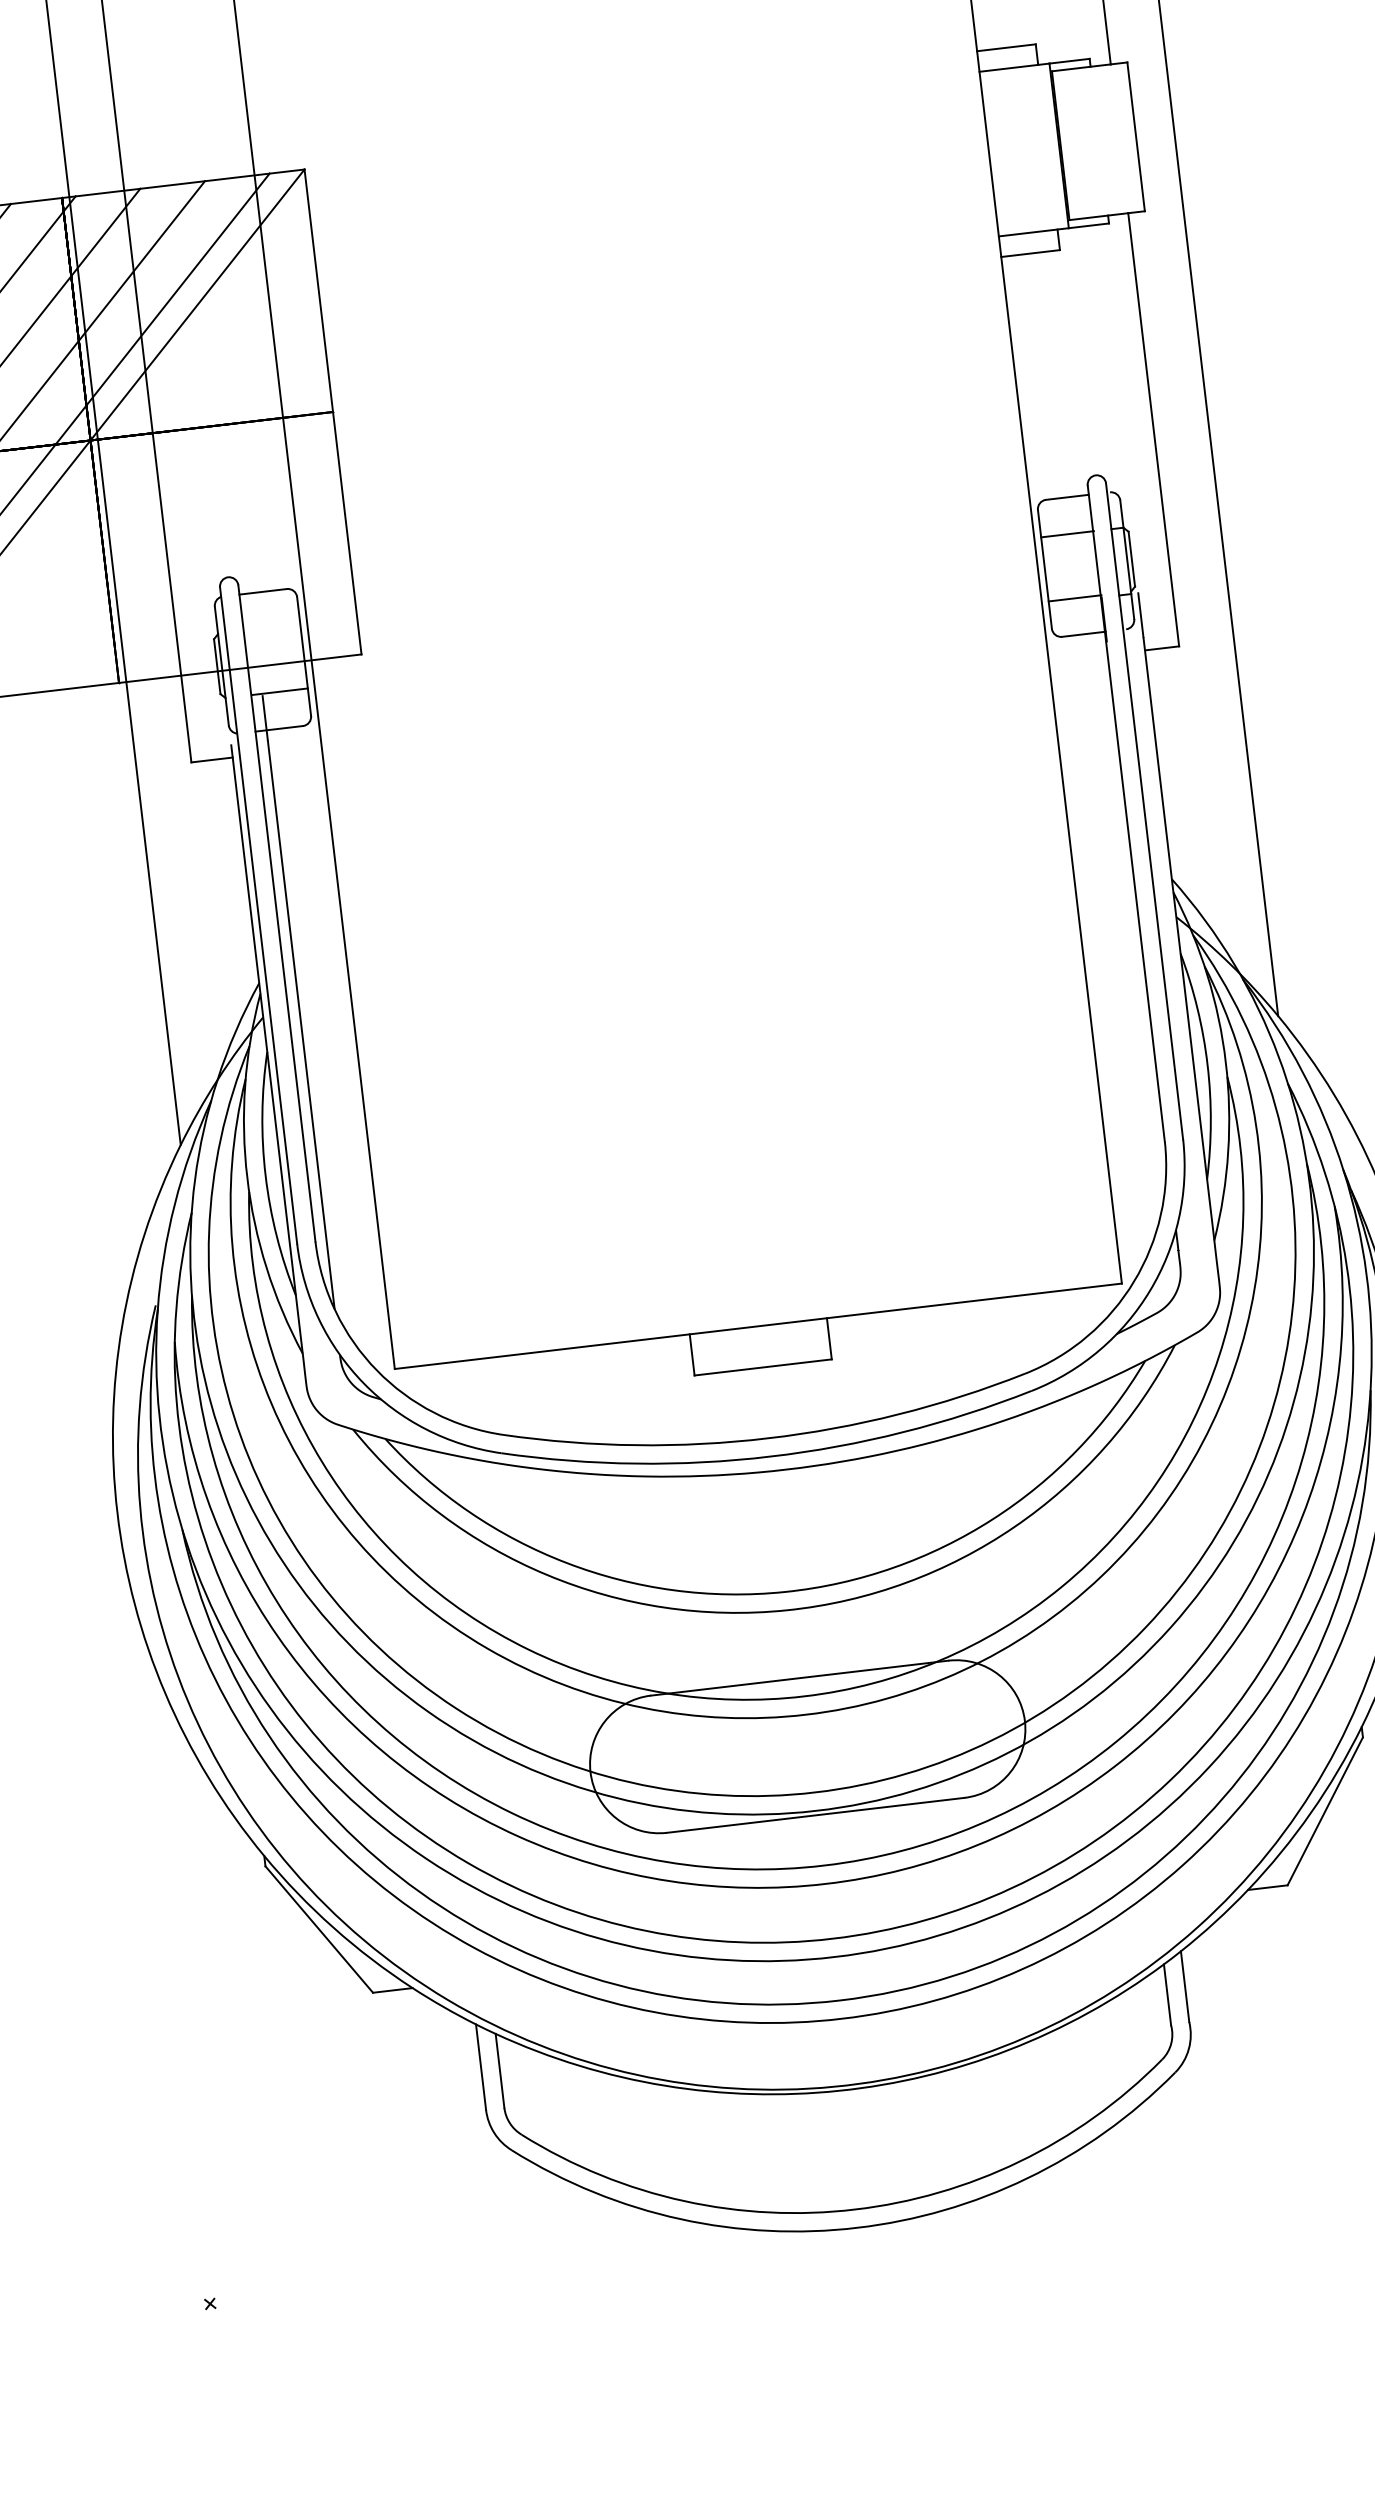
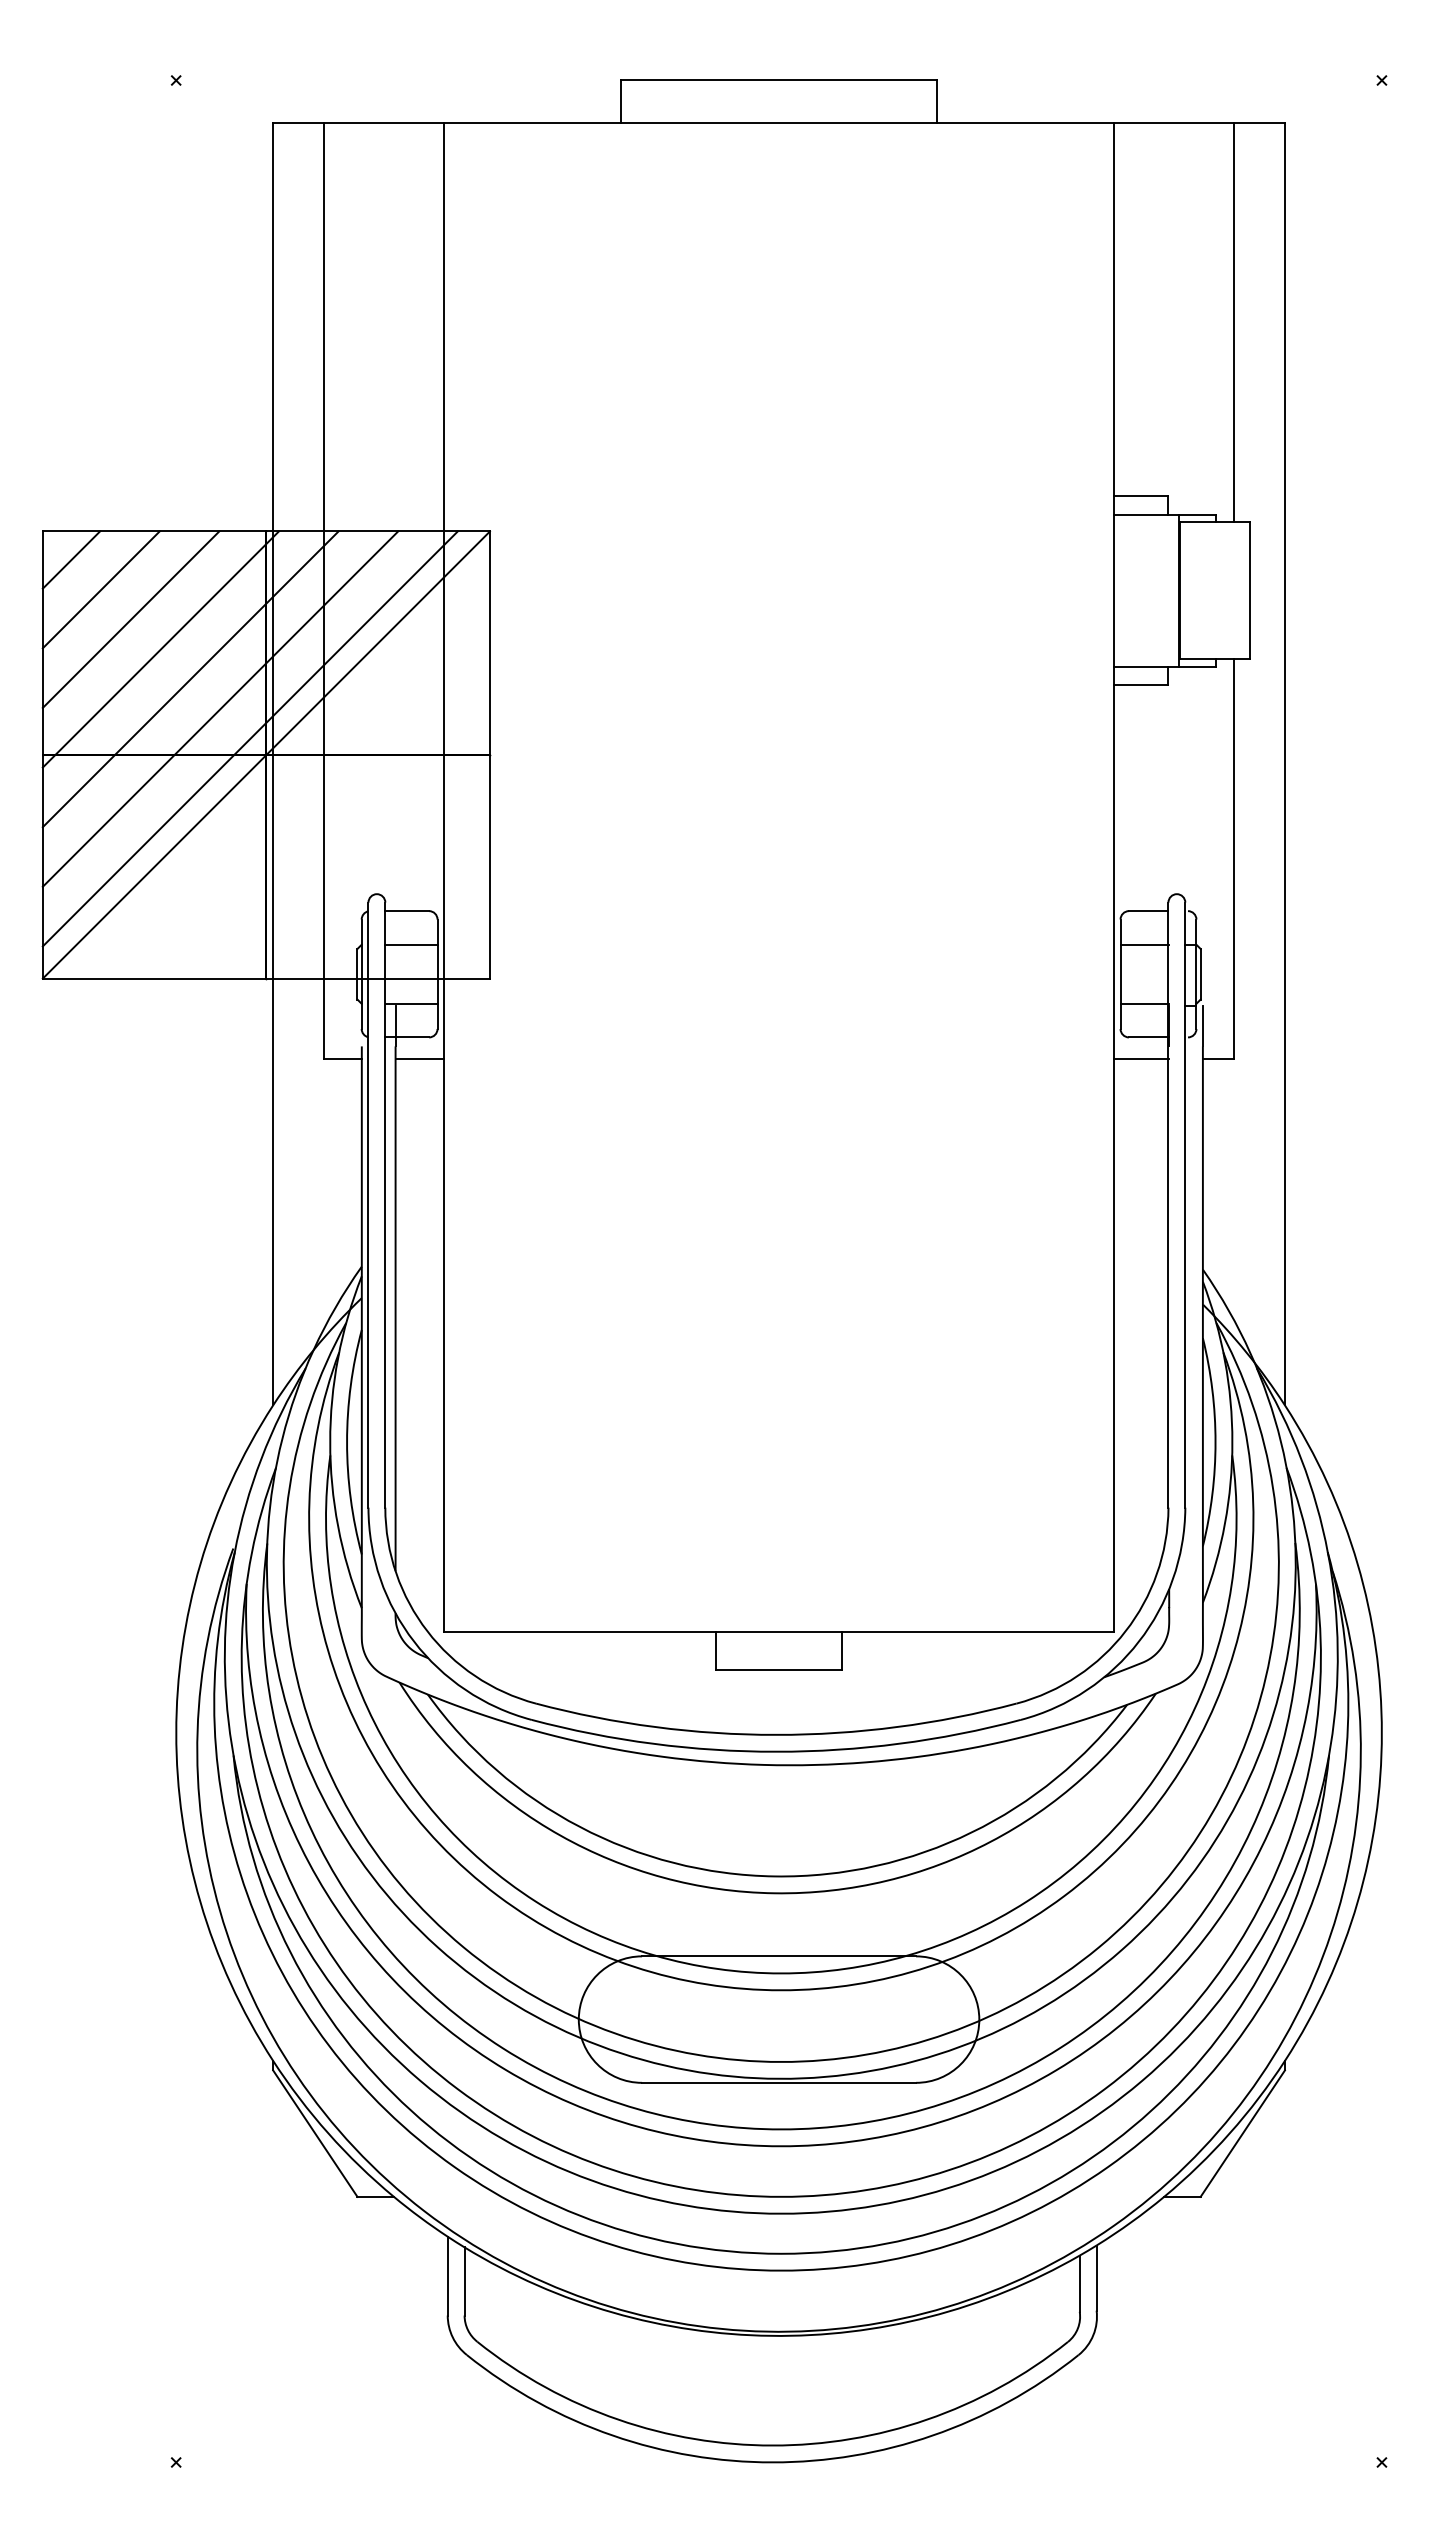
line: (272, 627) -> (411, 944), added
line: (1078, 658) -> (1141, 1058), added
line: (295, 750) -> (419, 1058), added

